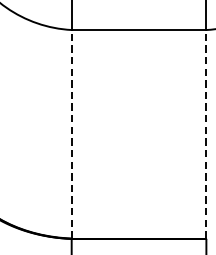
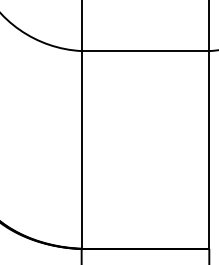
line: (71, 133) -> (81, 149), dashed -> solid
line: (206, 133) -> (209, 149), dashed -> solid

